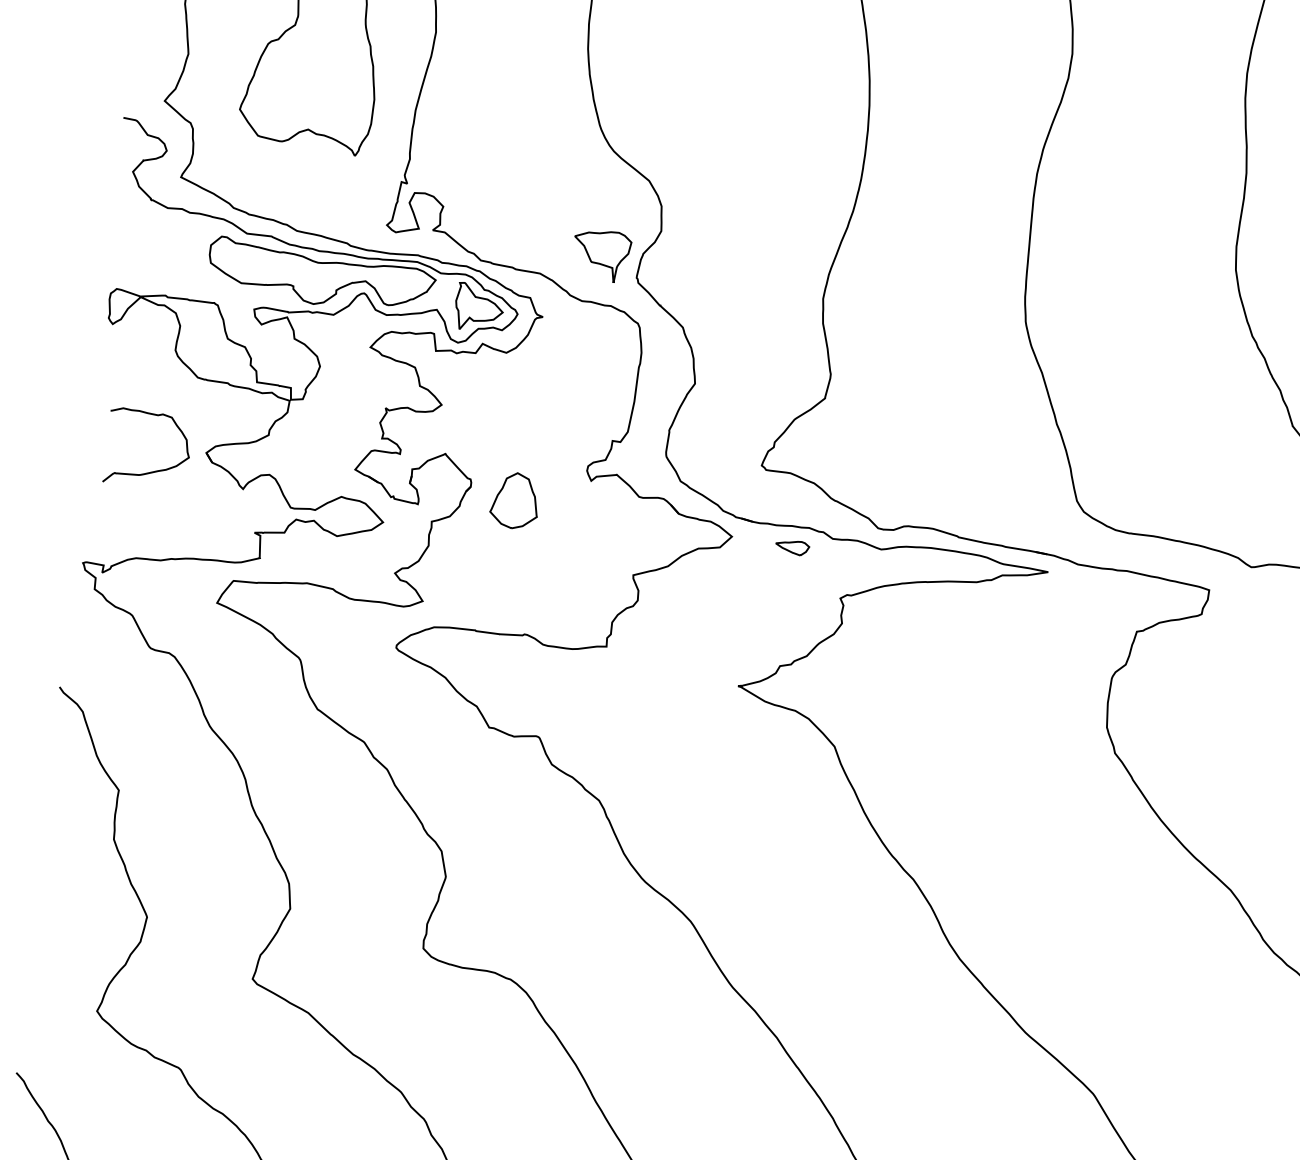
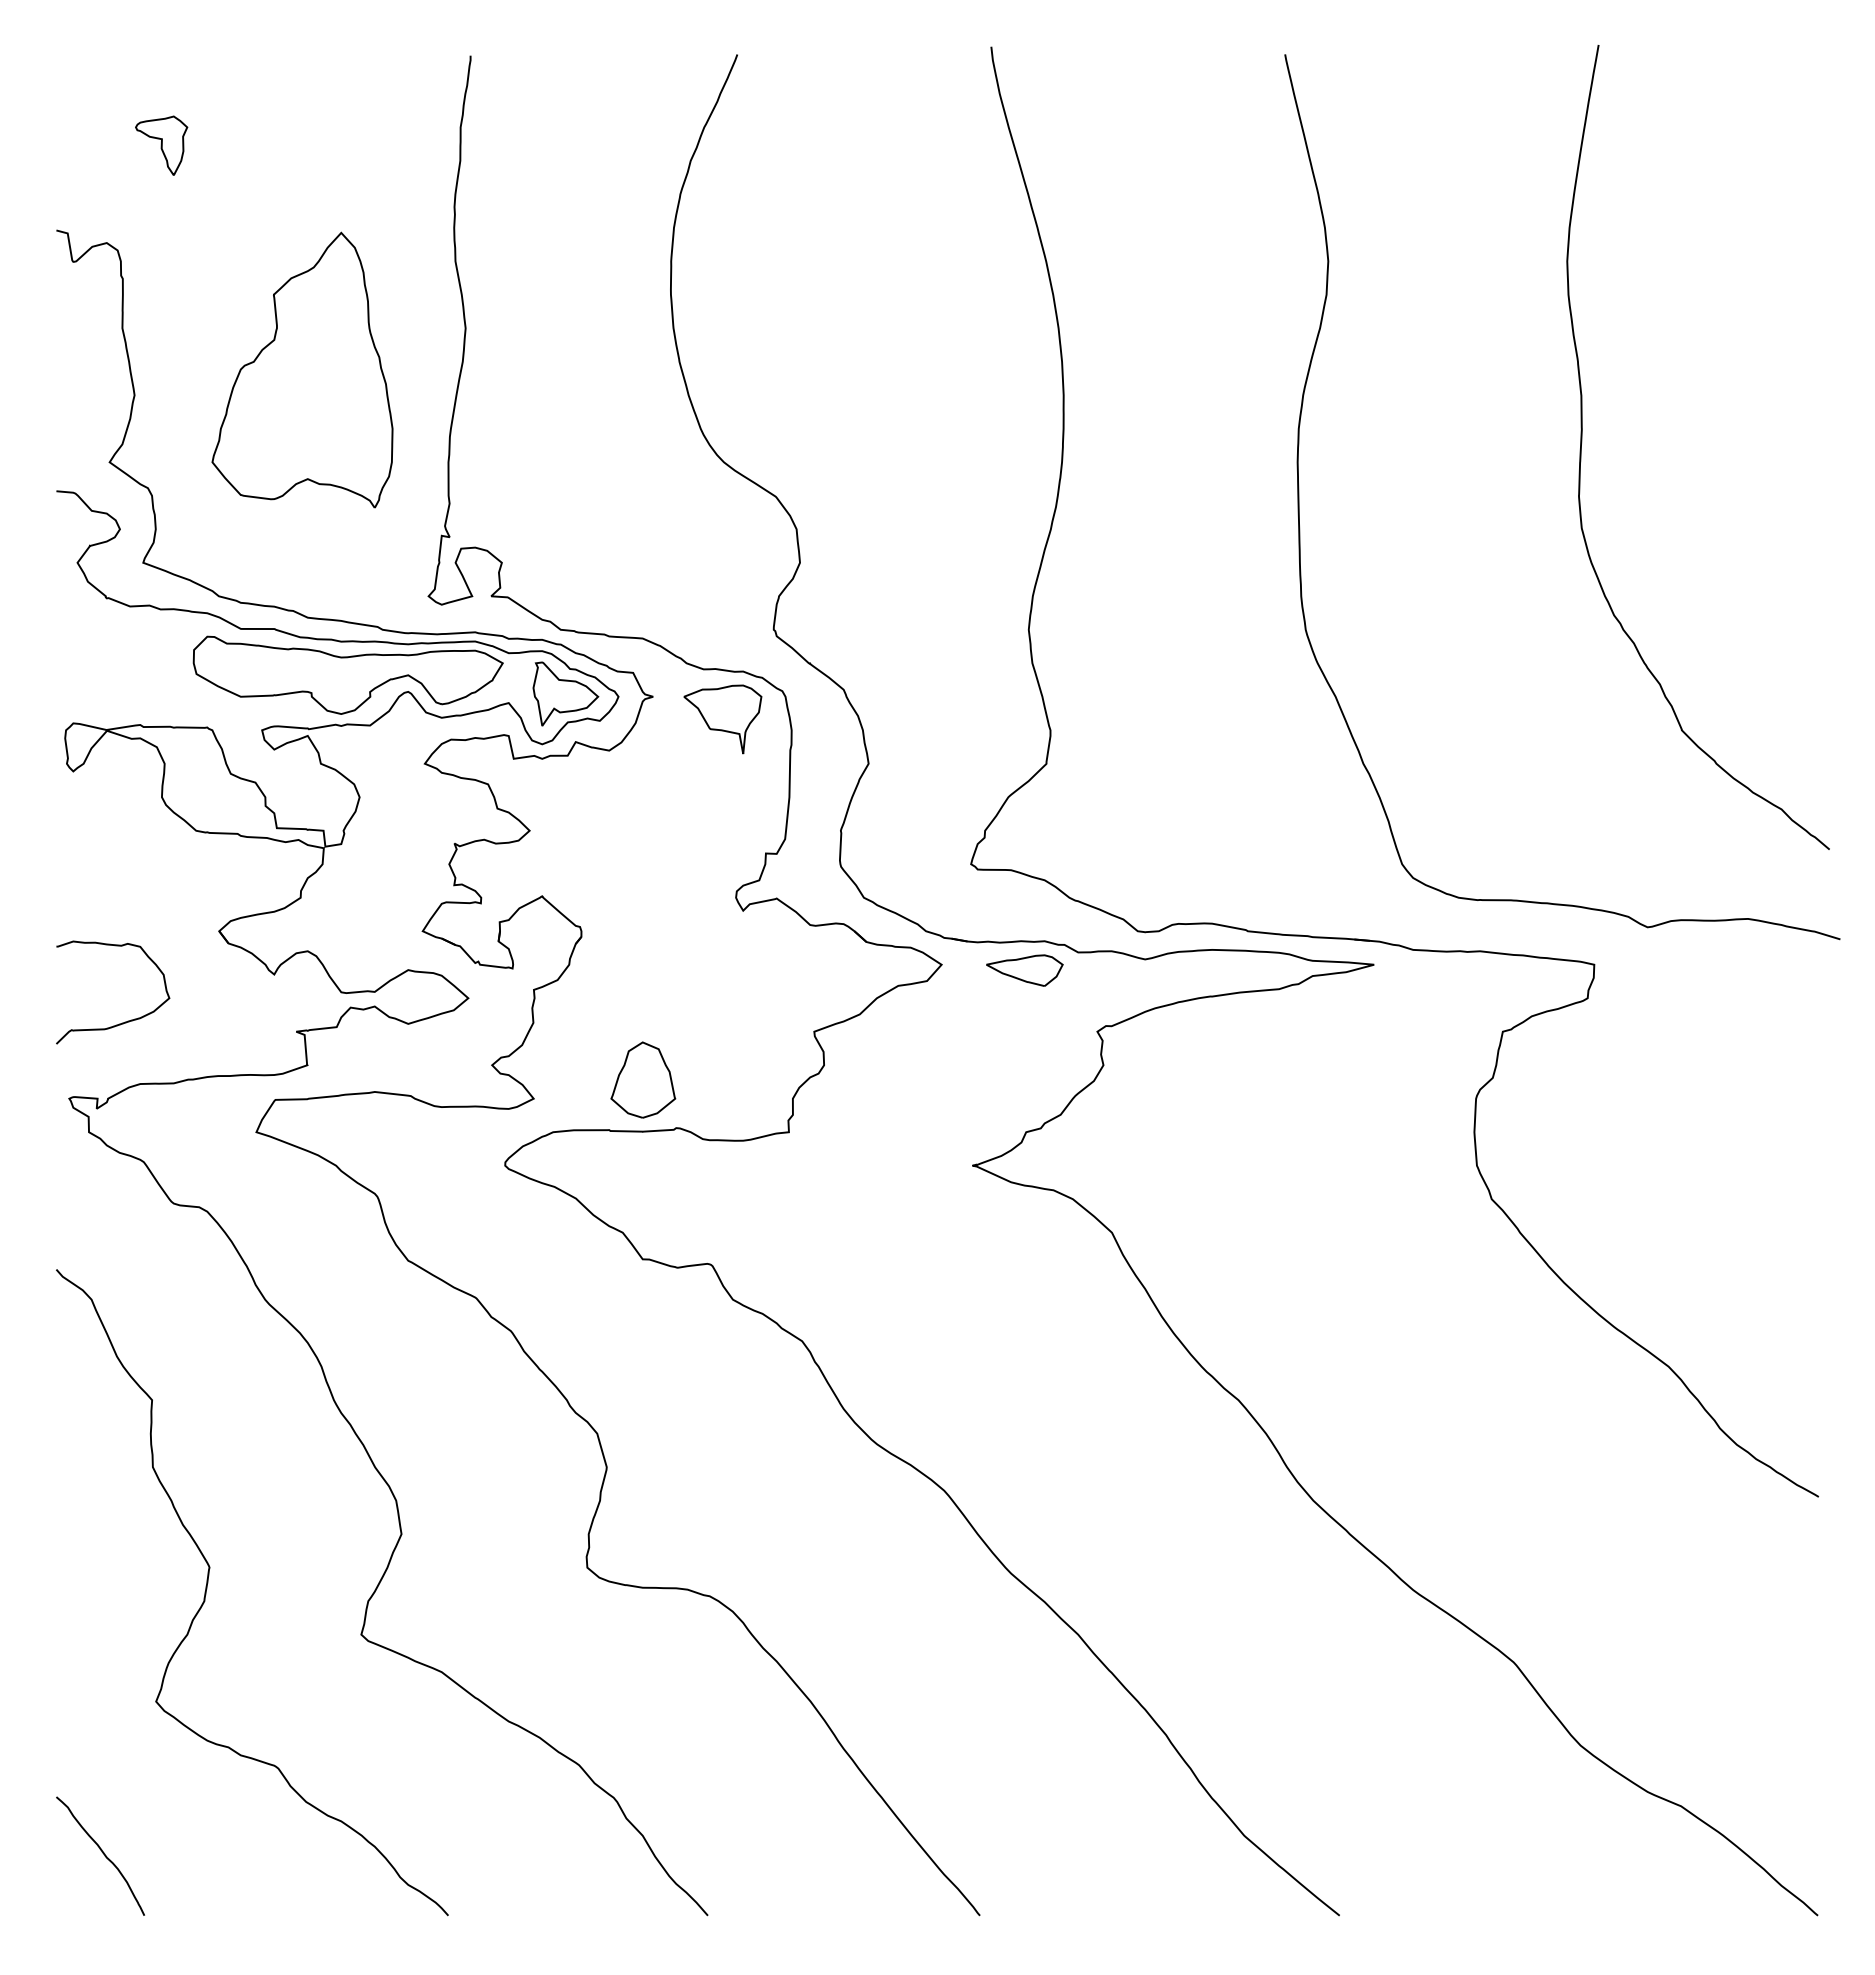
part: (601, 255) -> (722, 719), moved
curve: (152, 471) -> (122, 1022), moved
part: (515, 500) -> (643, 1079), moved
part: (792, 547) -> (1024, 970), size x1.67

